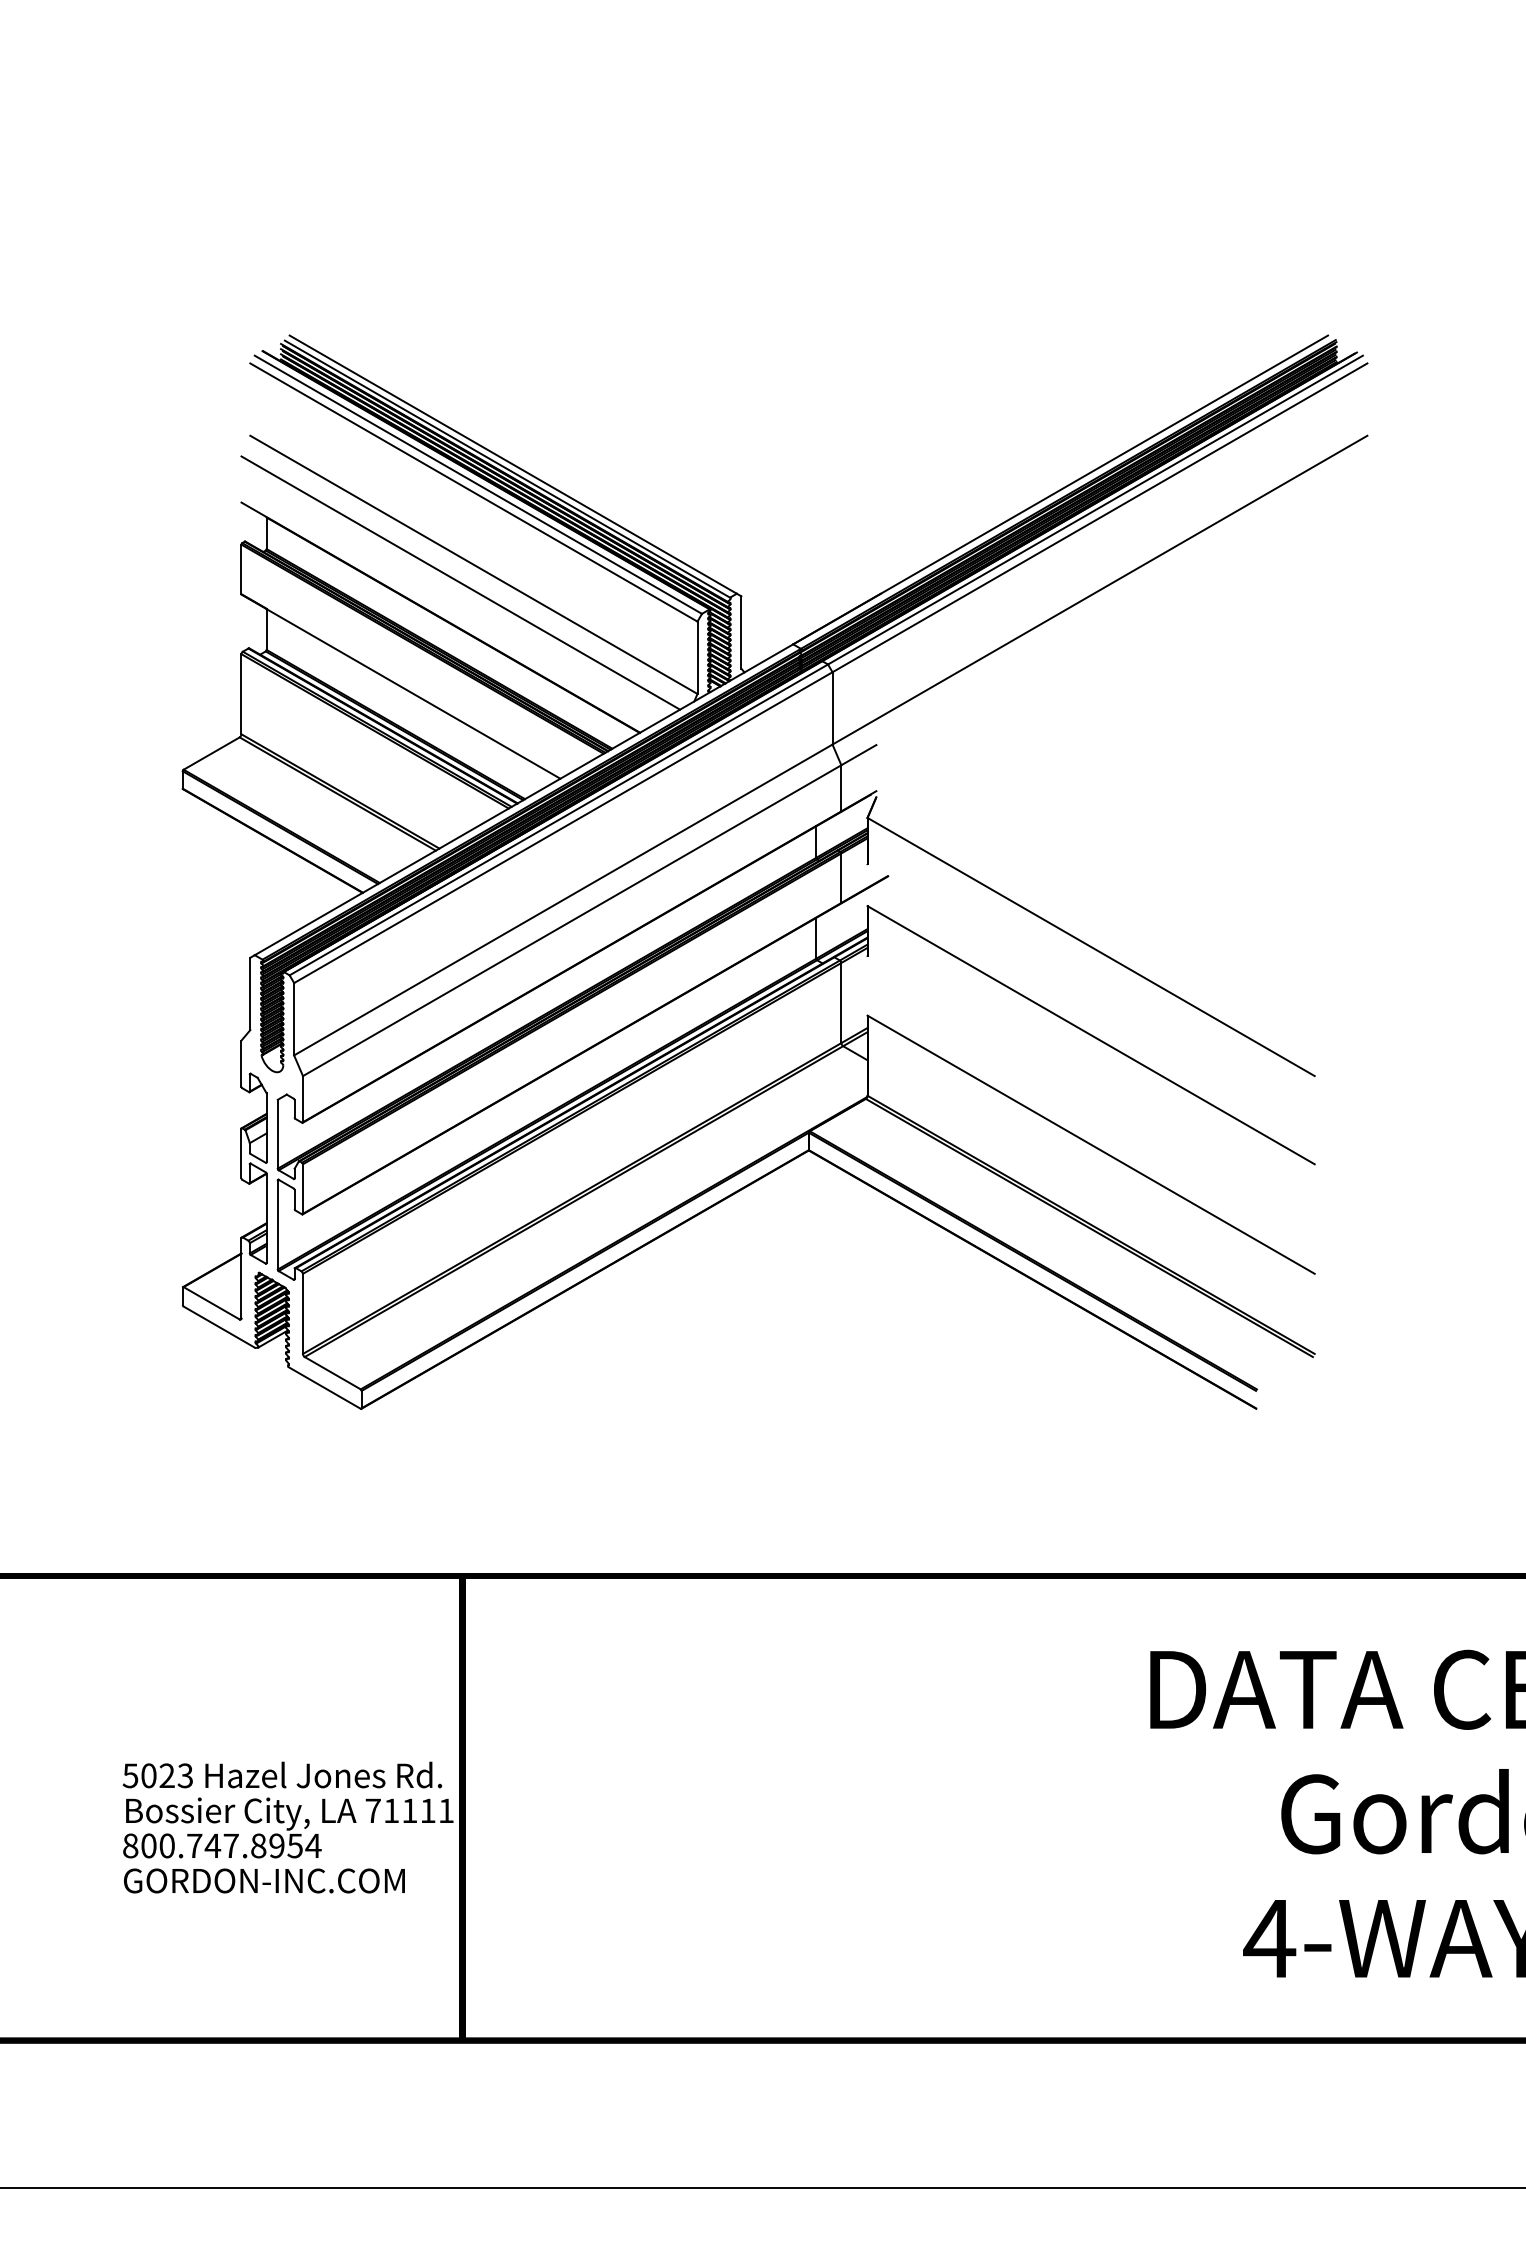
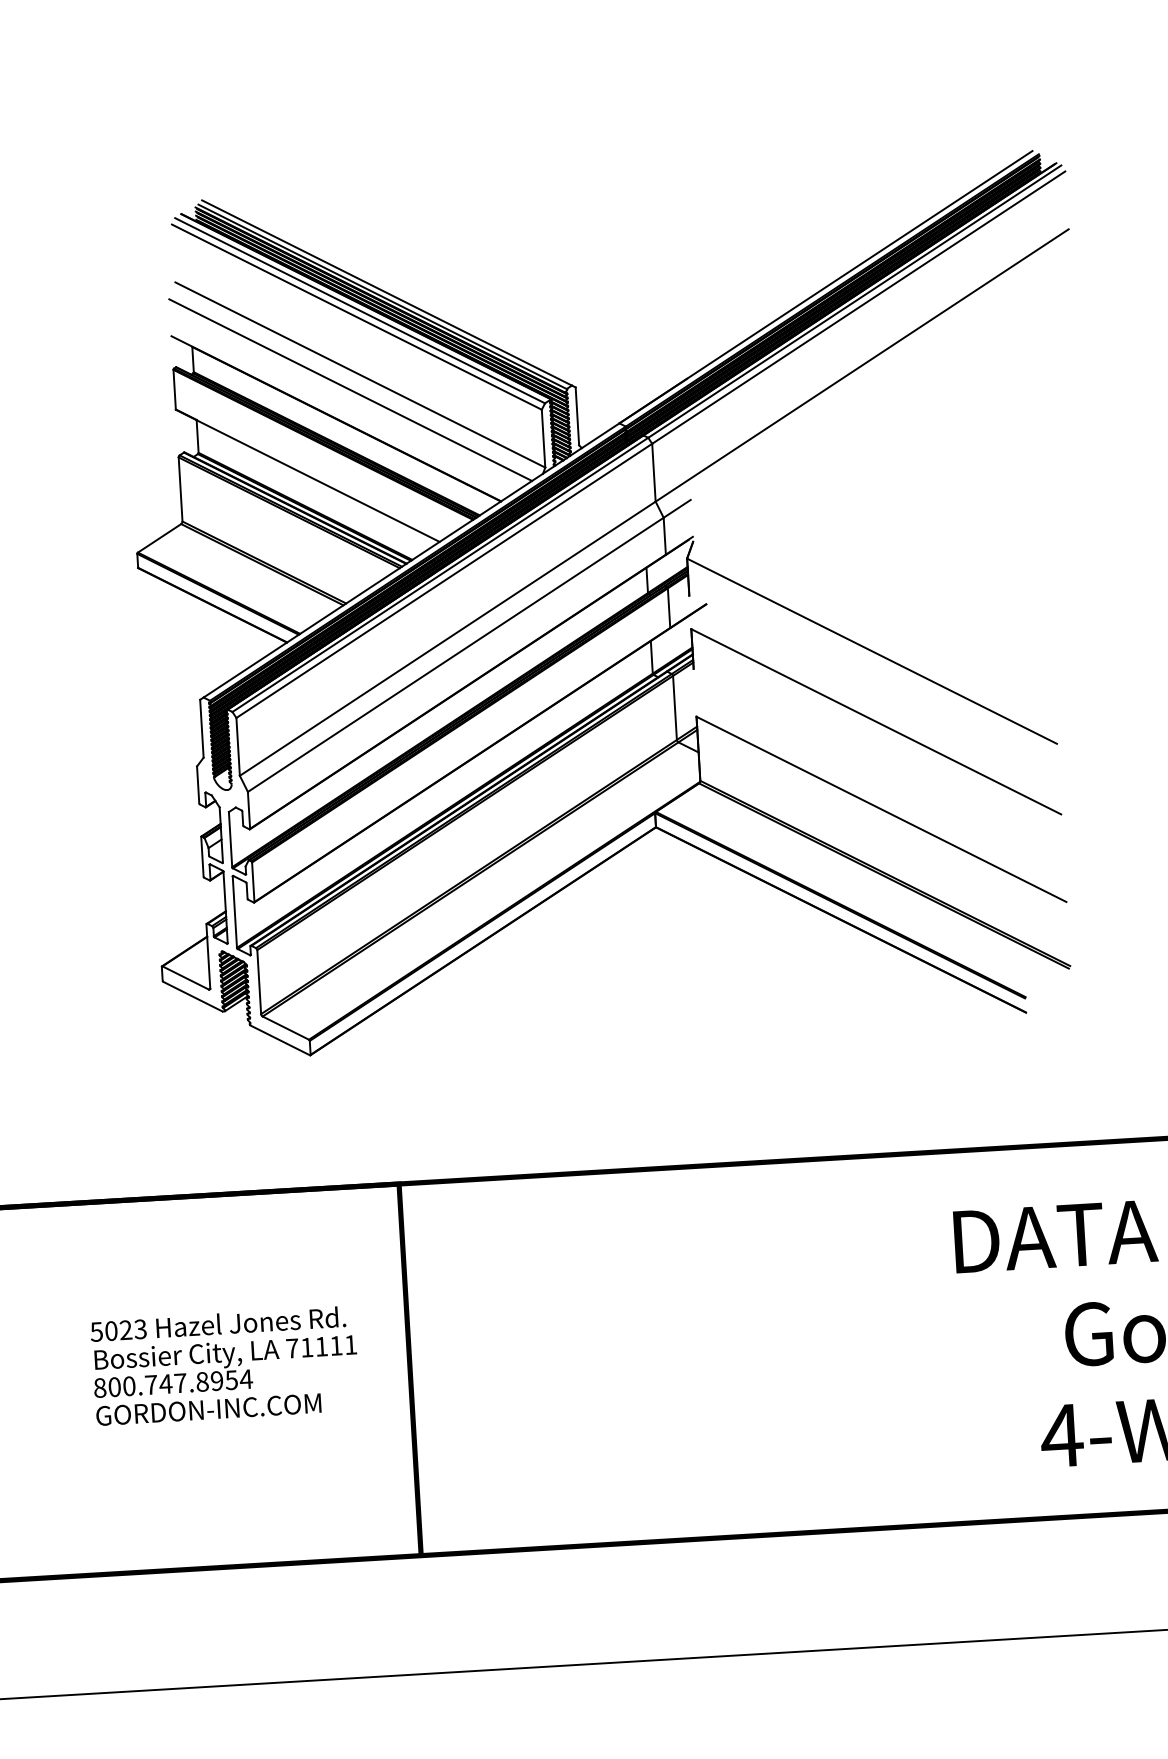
text: (287, 1827) -> (224, 1365), moved

